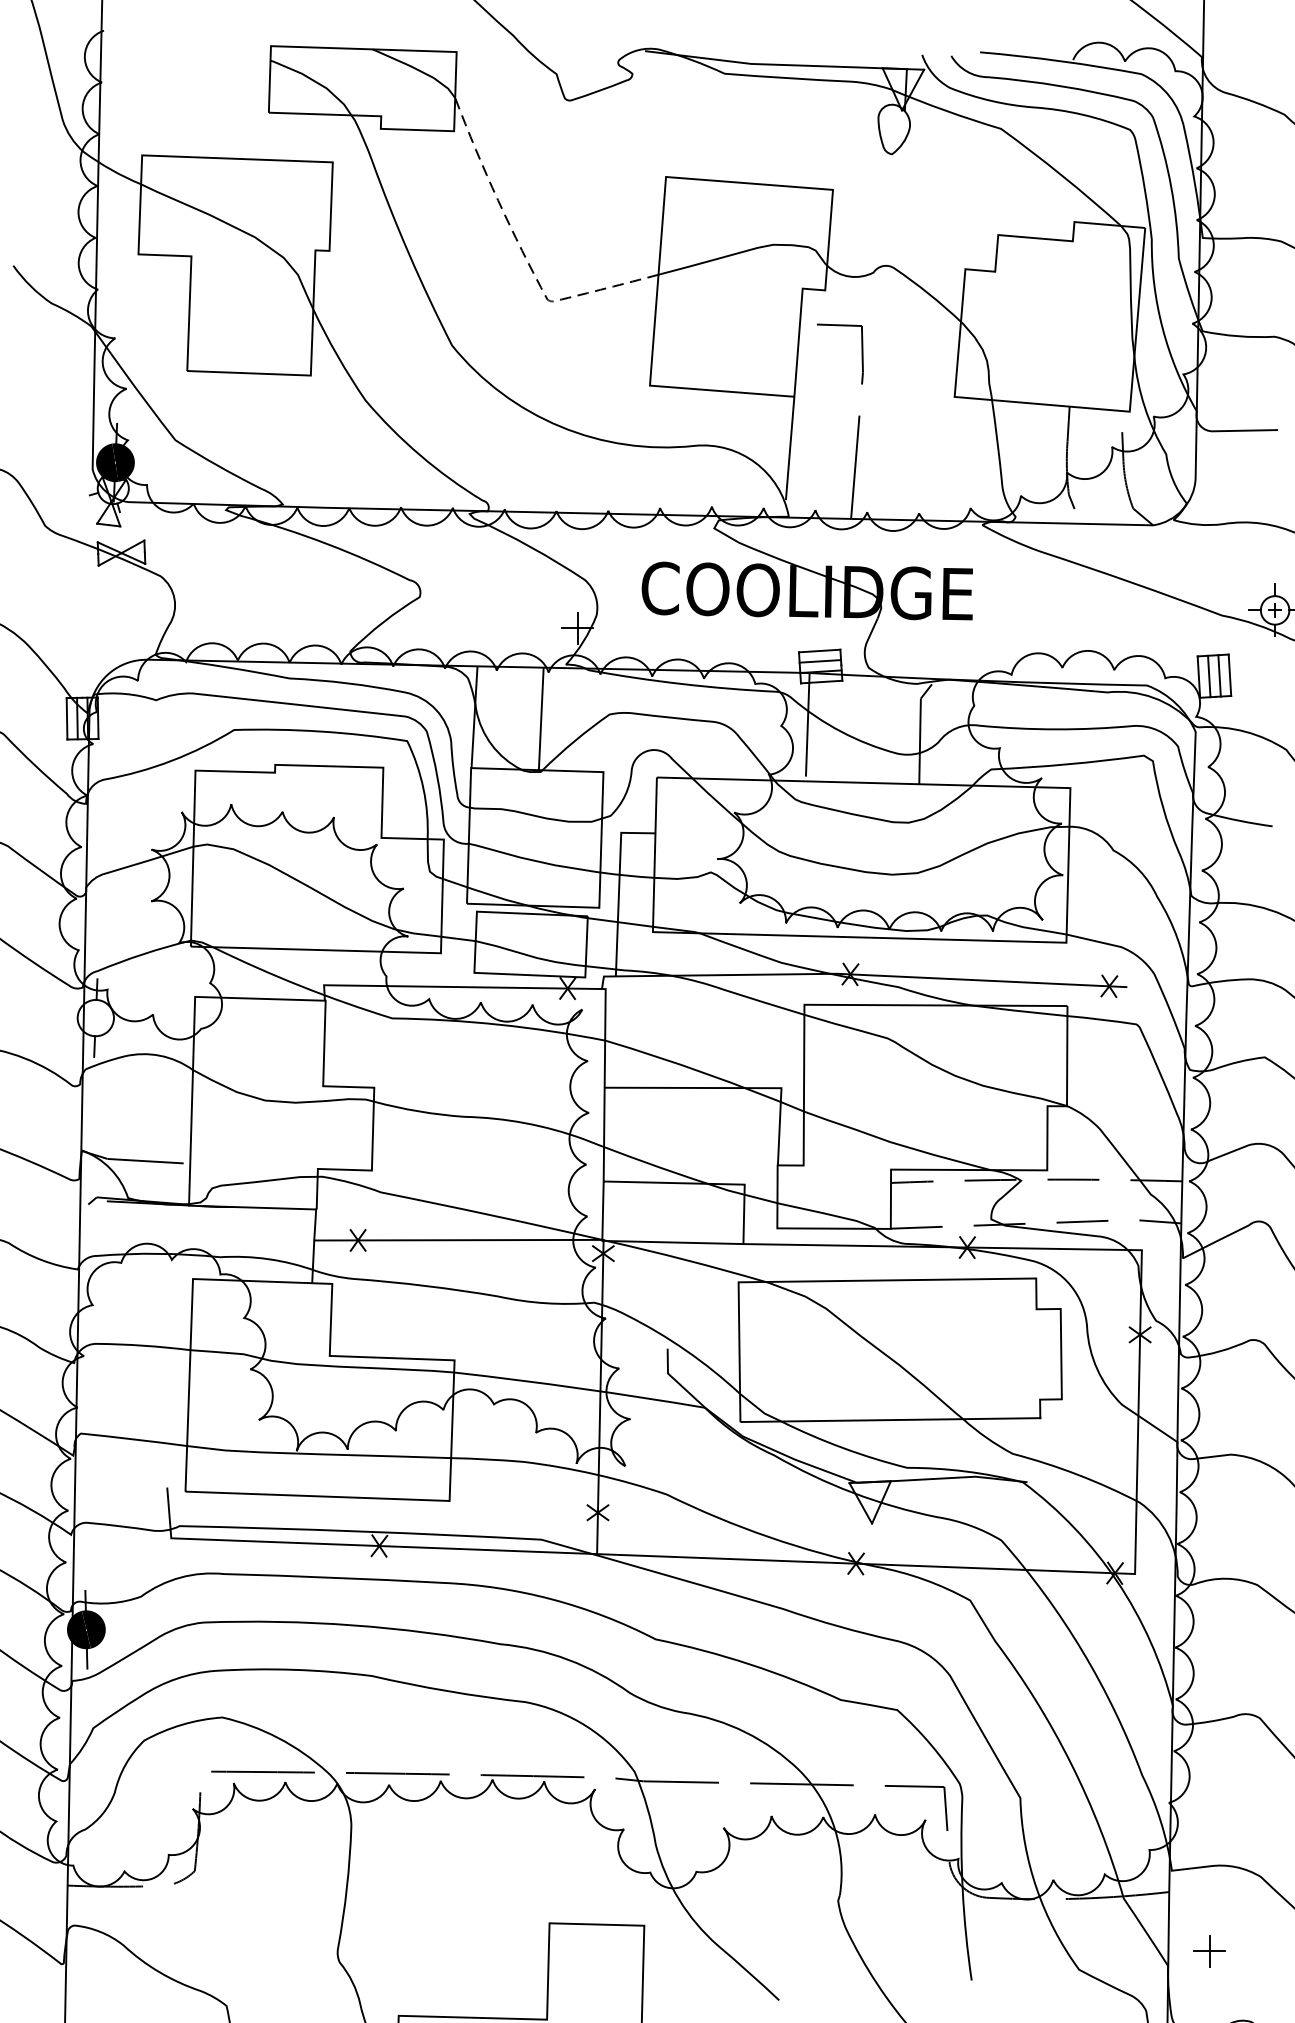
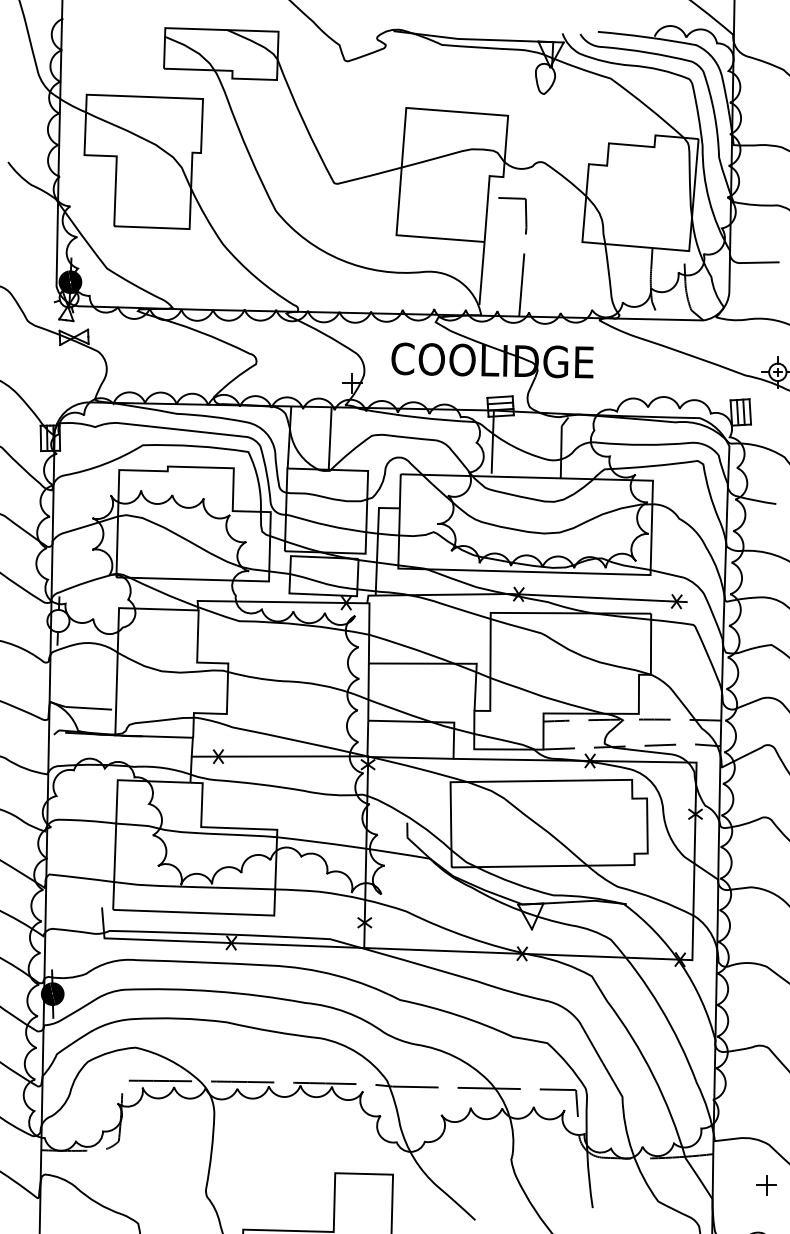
line: (525, 258) -> (320, 157), dashed -> solid
part: (1208, 1951) -> (766, 1185), moved

